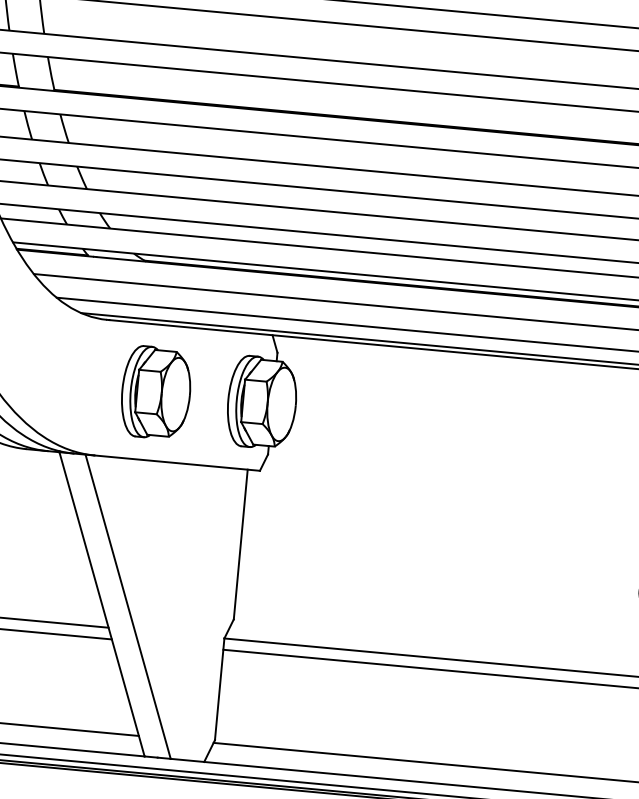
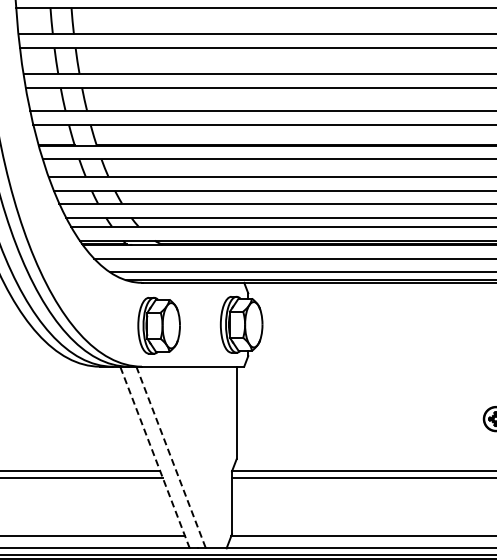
part: (155, 392) -> (158, 325), moved
line: (101, 604) -> (154, 457), solid -> dashed
line: (128, 606) -> (171, 457), solid -> dashed

